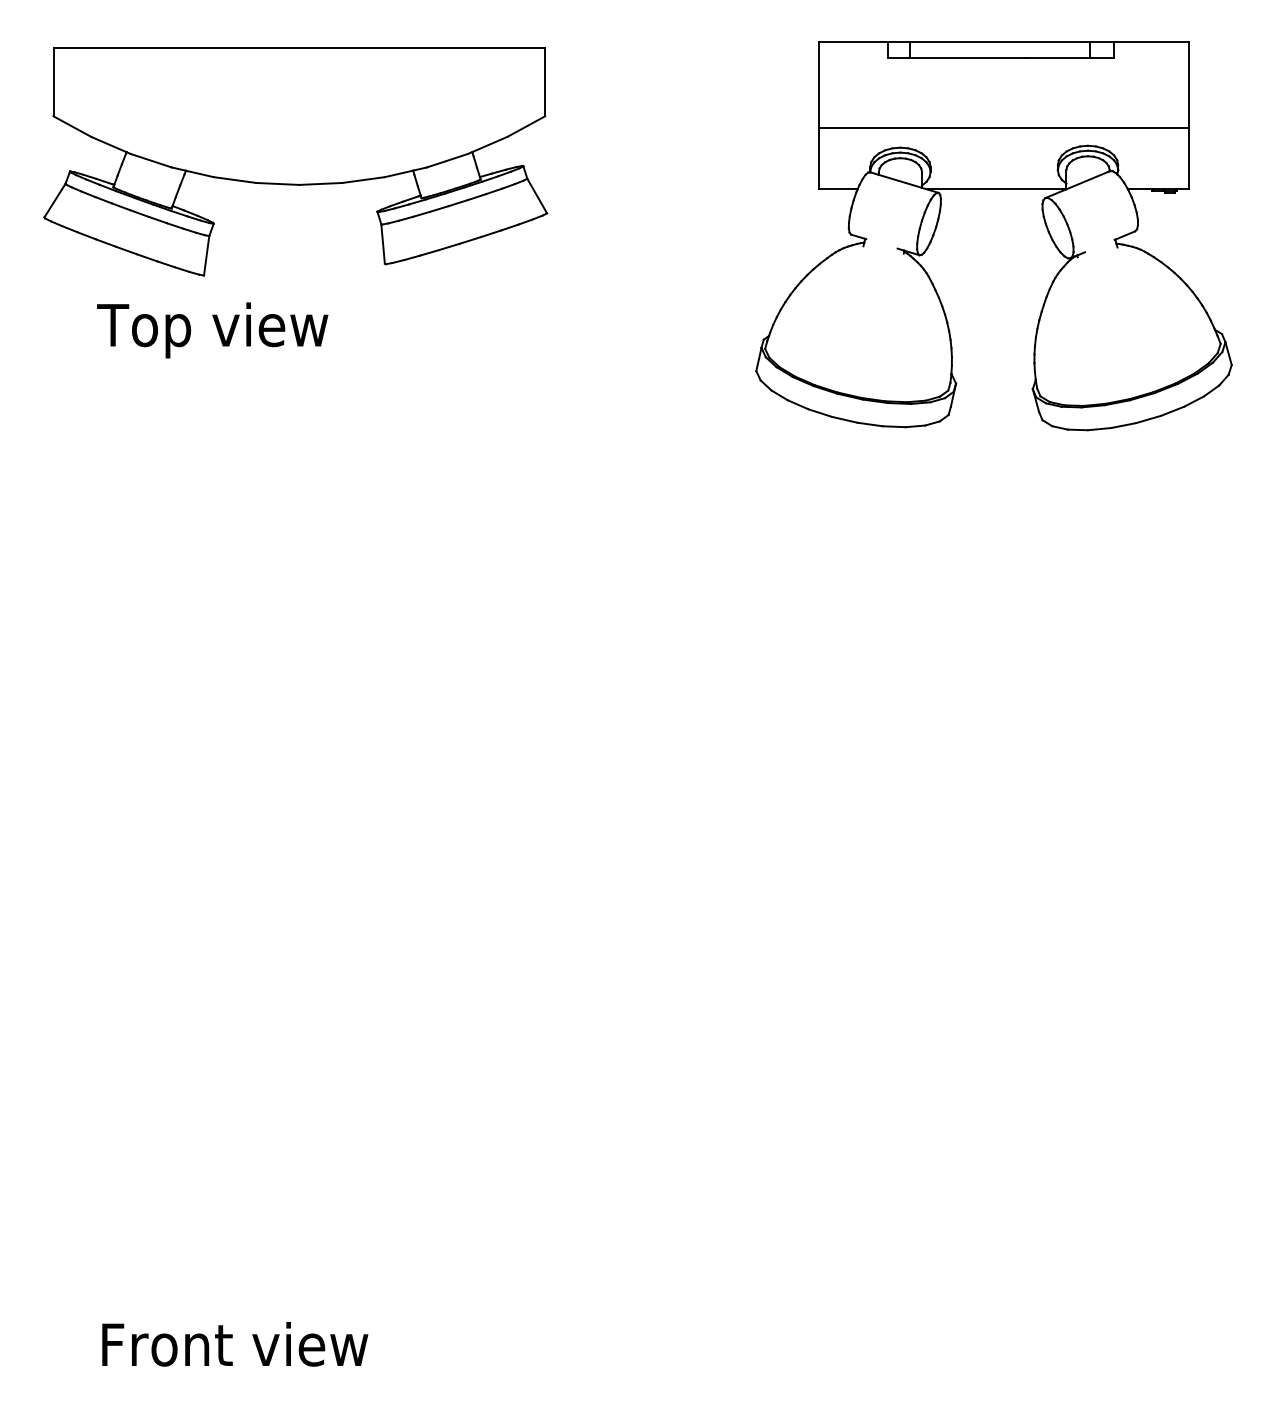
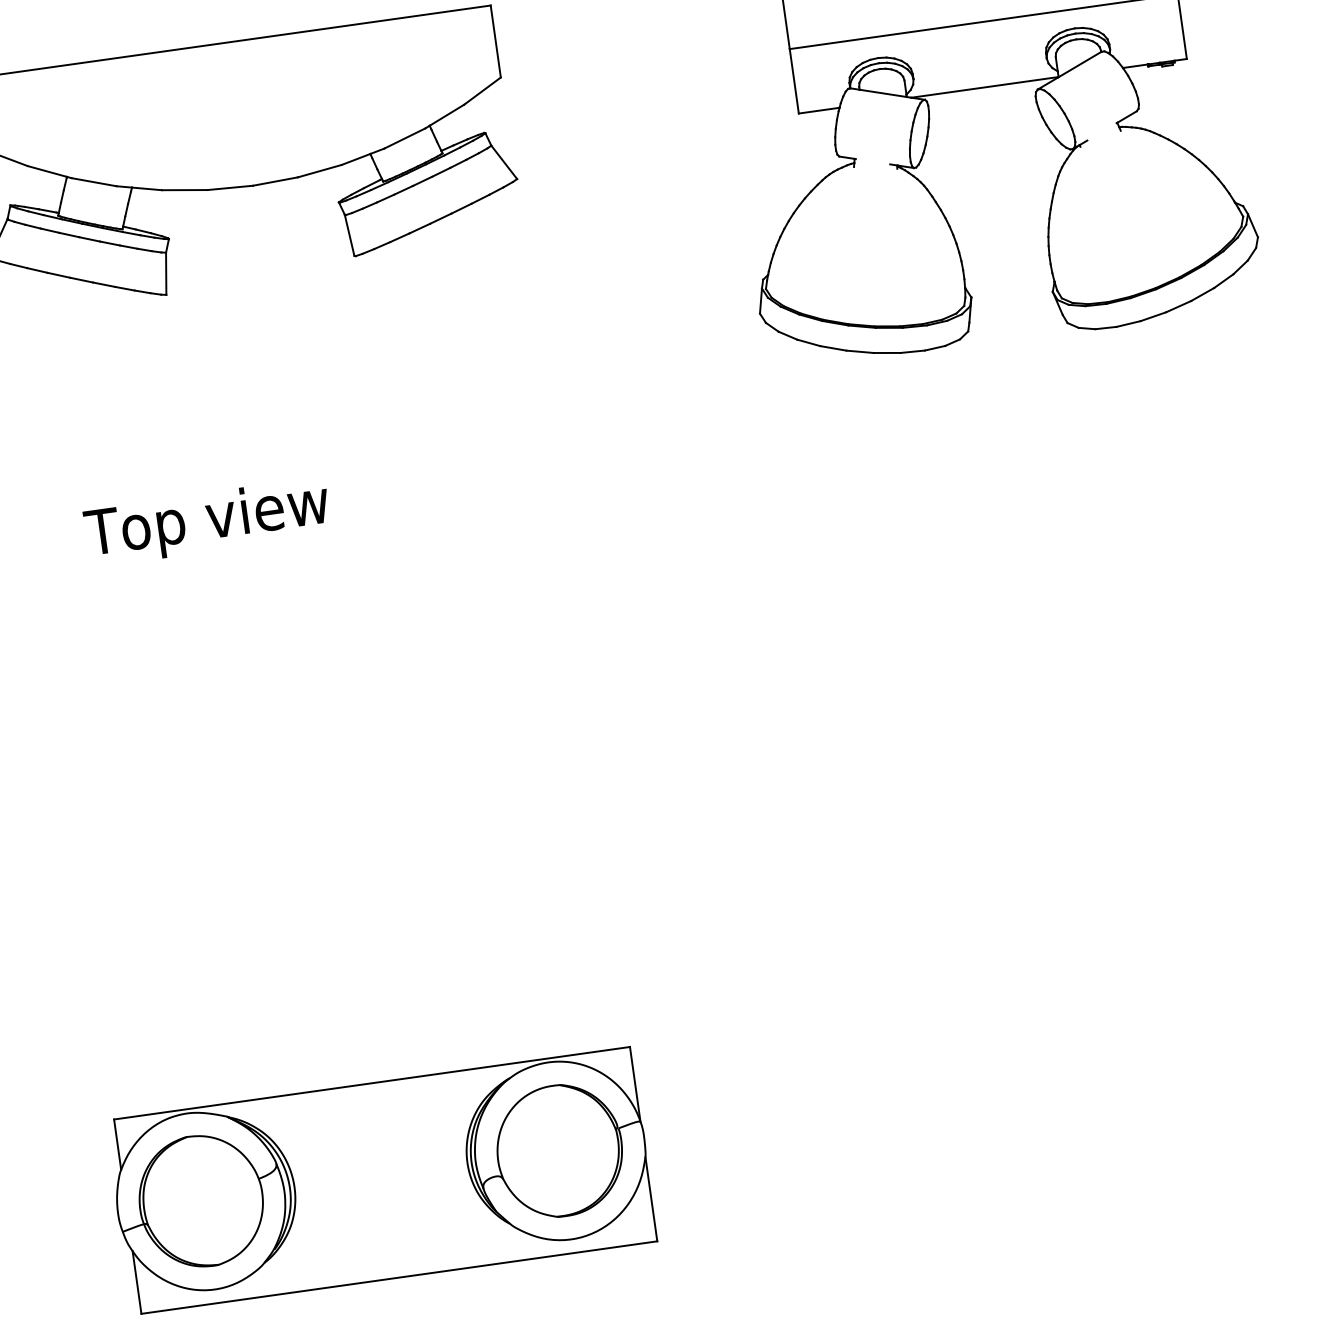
text: (212, 330) -> (207, 522), moved
part: (288, 1131) -> (381, 1180), added

